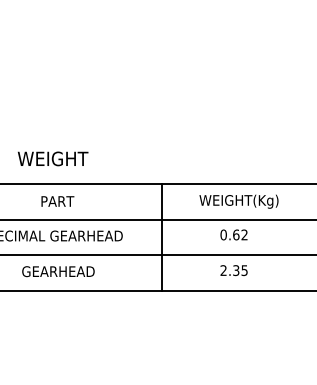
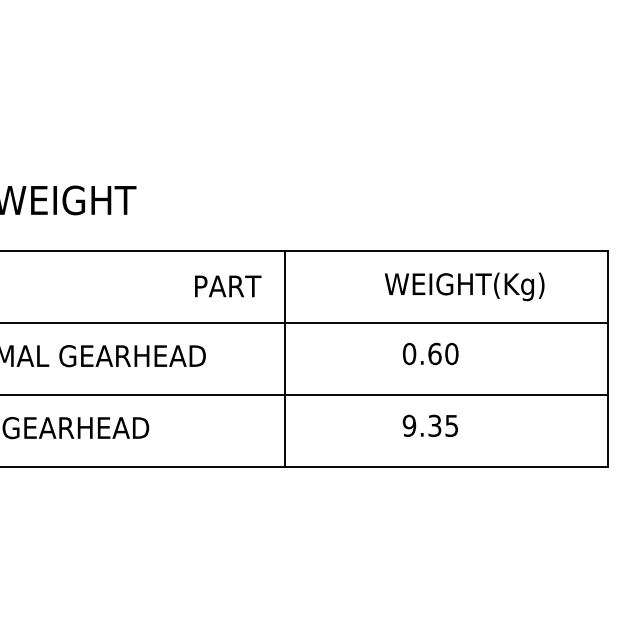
text: (57, 201) -> (227, 286), moved
text: (238, 201) -> (463, 286), moved
text: (244, 234) -> (451, 353), 0.62 -> 0.60
text: (223, 270) -> (409, 425), 2.35 -> 9.35

